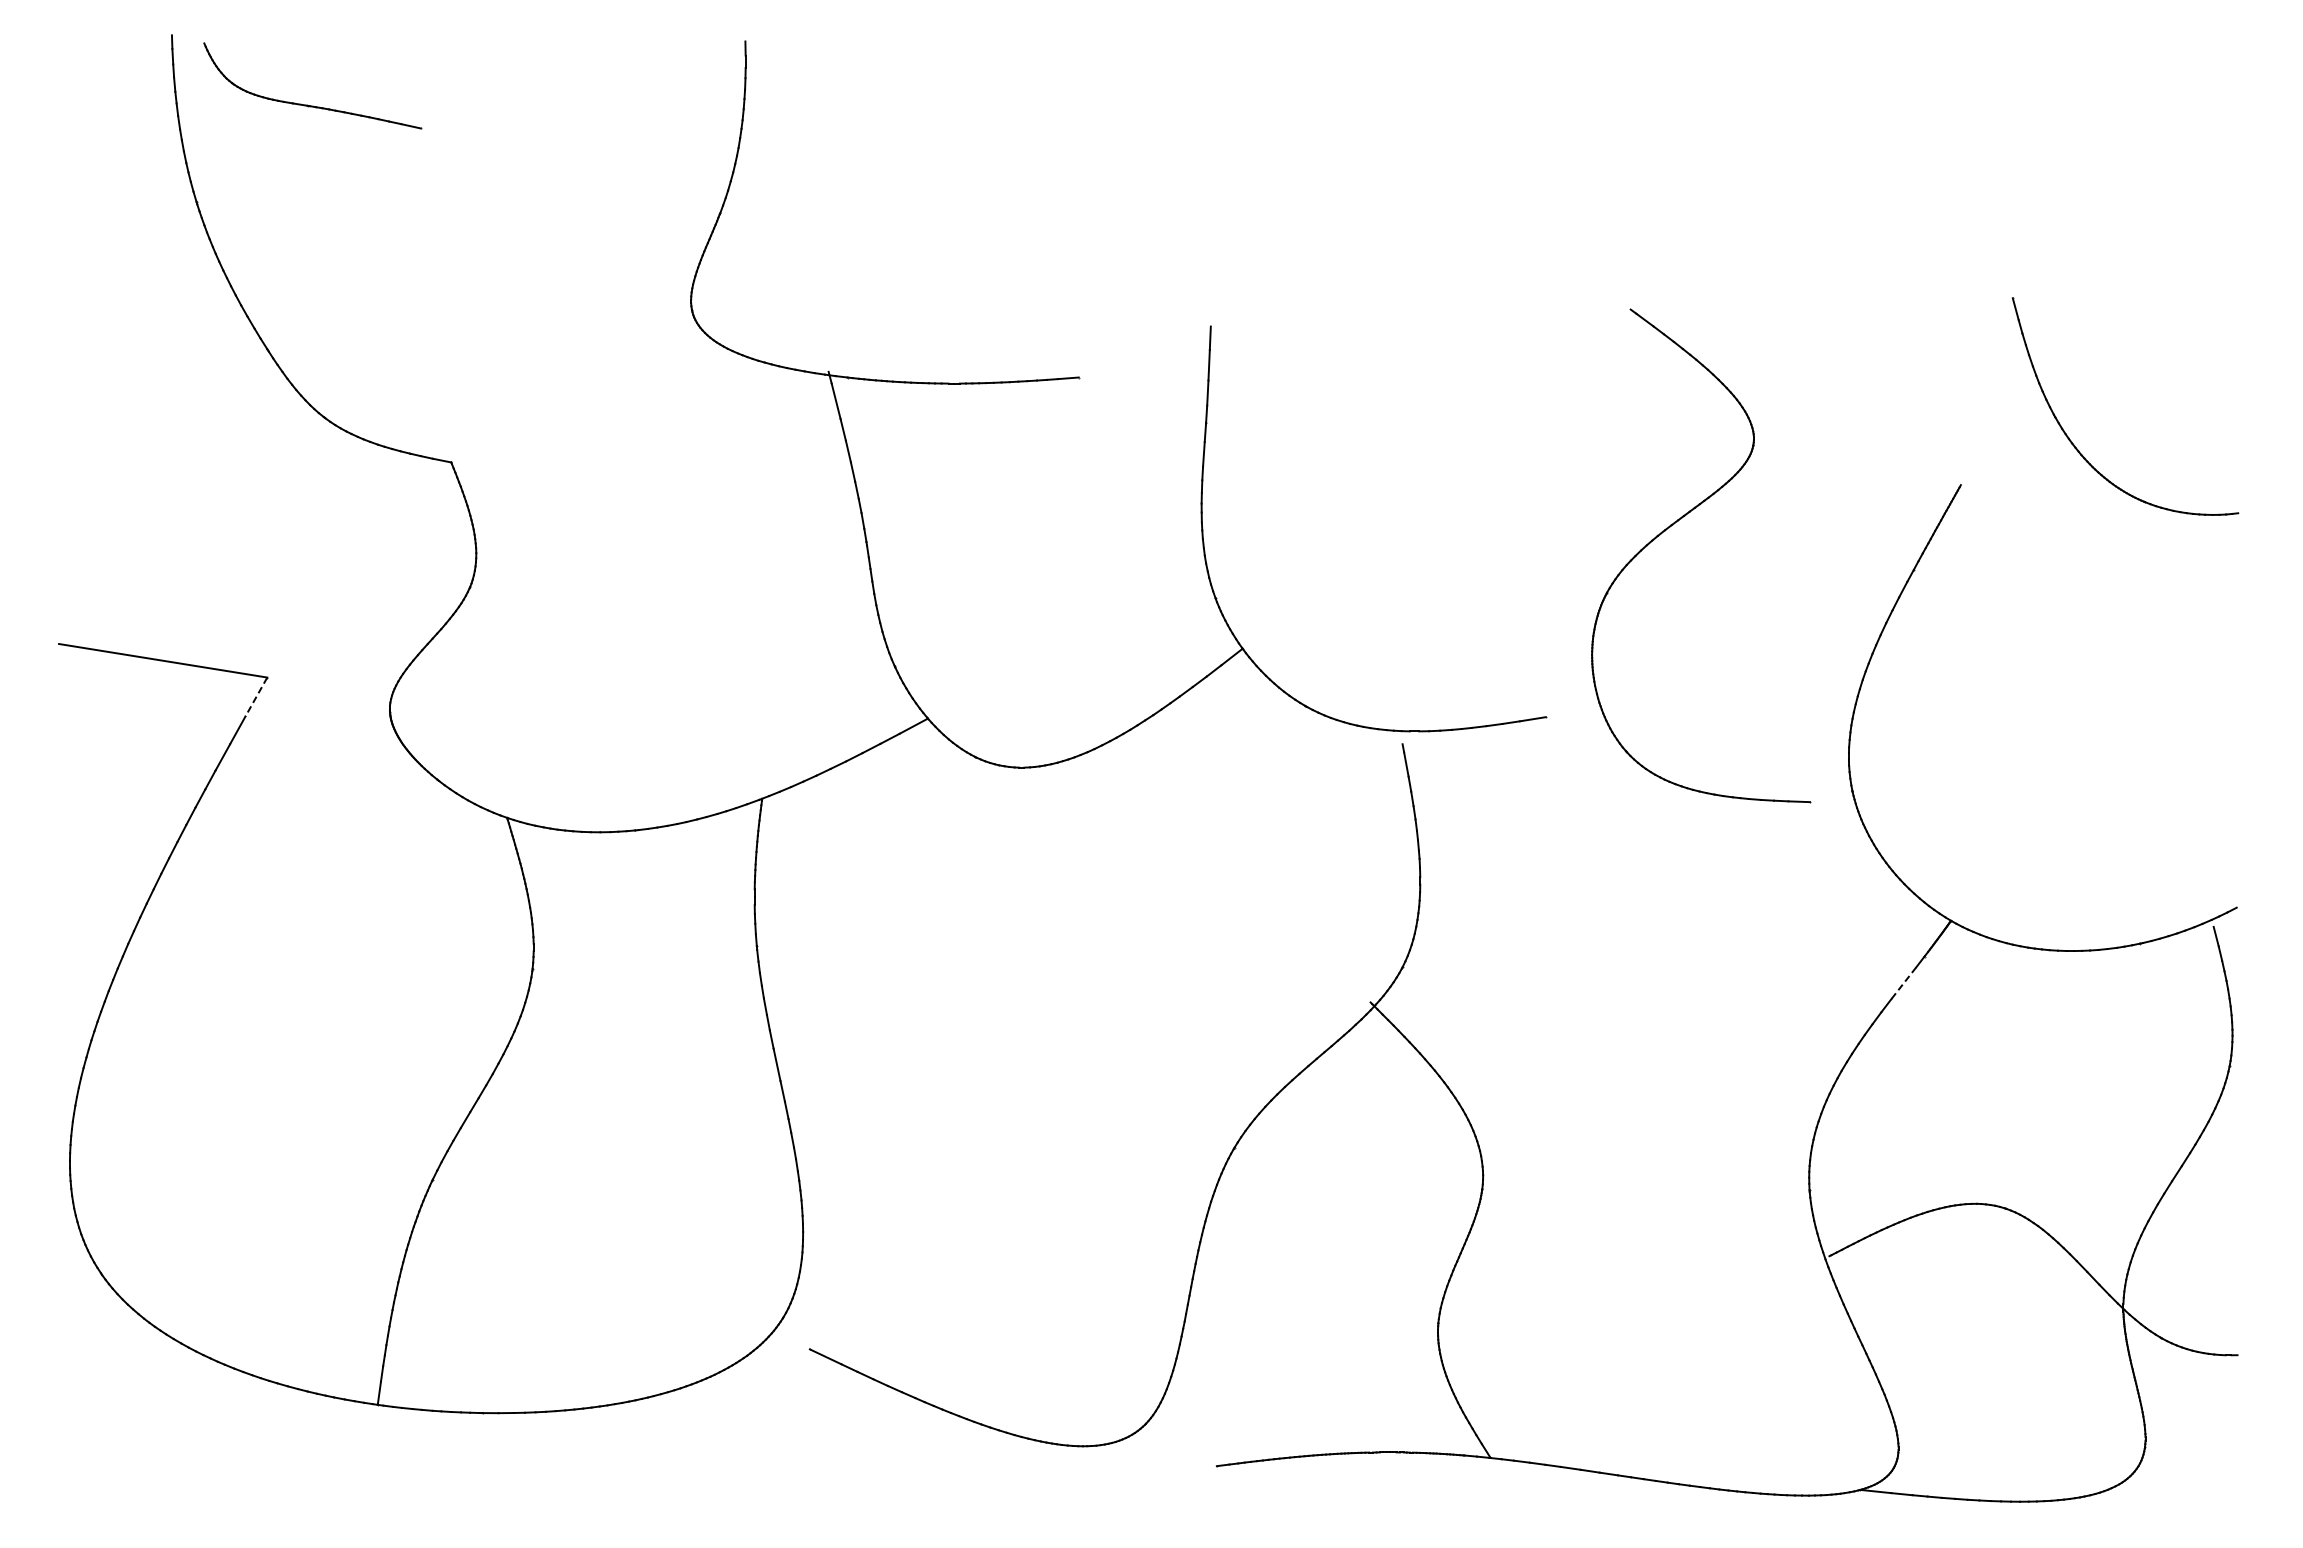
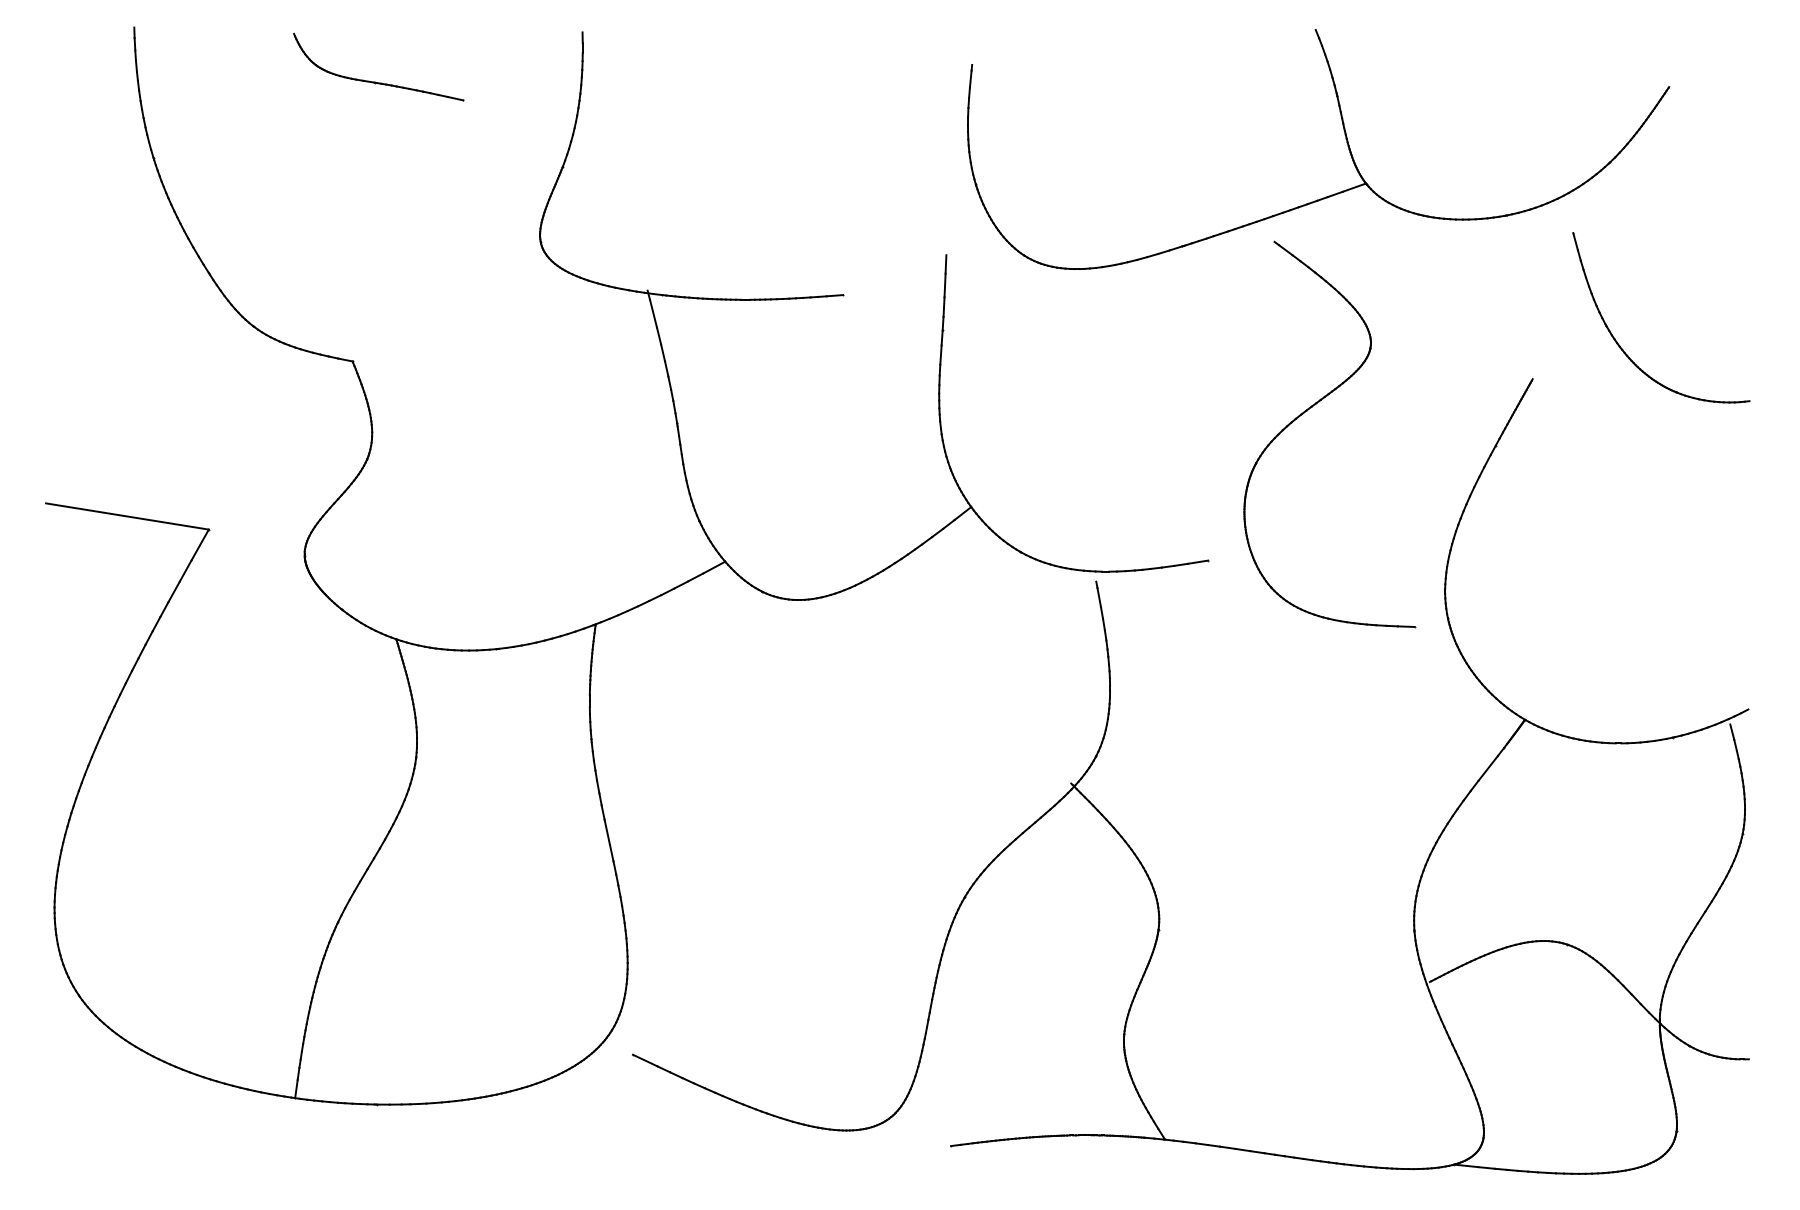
part: (307, 104) -> (374, 81), moved
part: (1722, 180) -> (1346, 141), added
line: (256, 697) -> (200, 545), dashed -> solid
line: (1904, 982) -> (1488, 767), dashed -> solid

